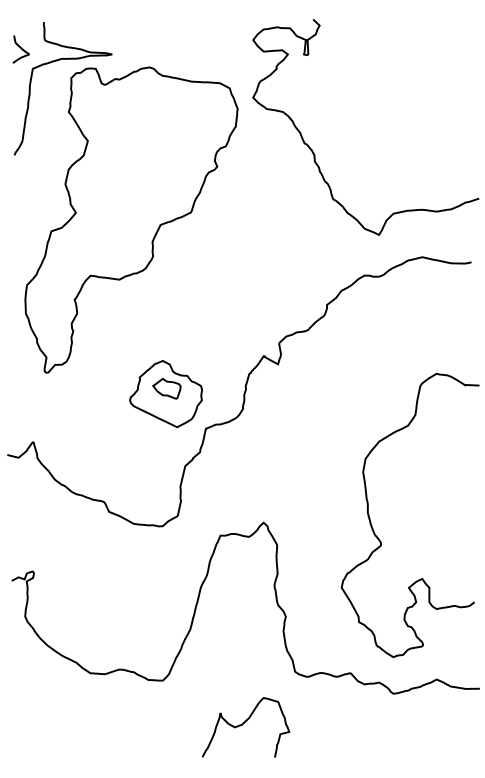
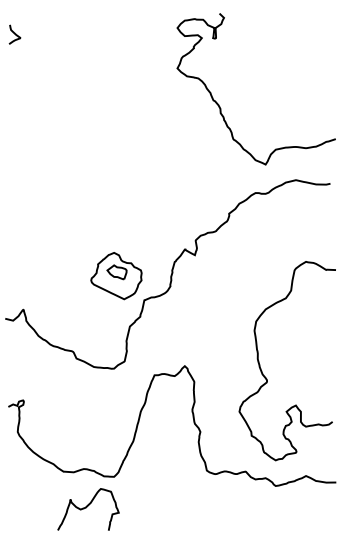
part: (126, 197) -> (88, 138), removed
curve: (244, 724) -> (87, 507), moved

